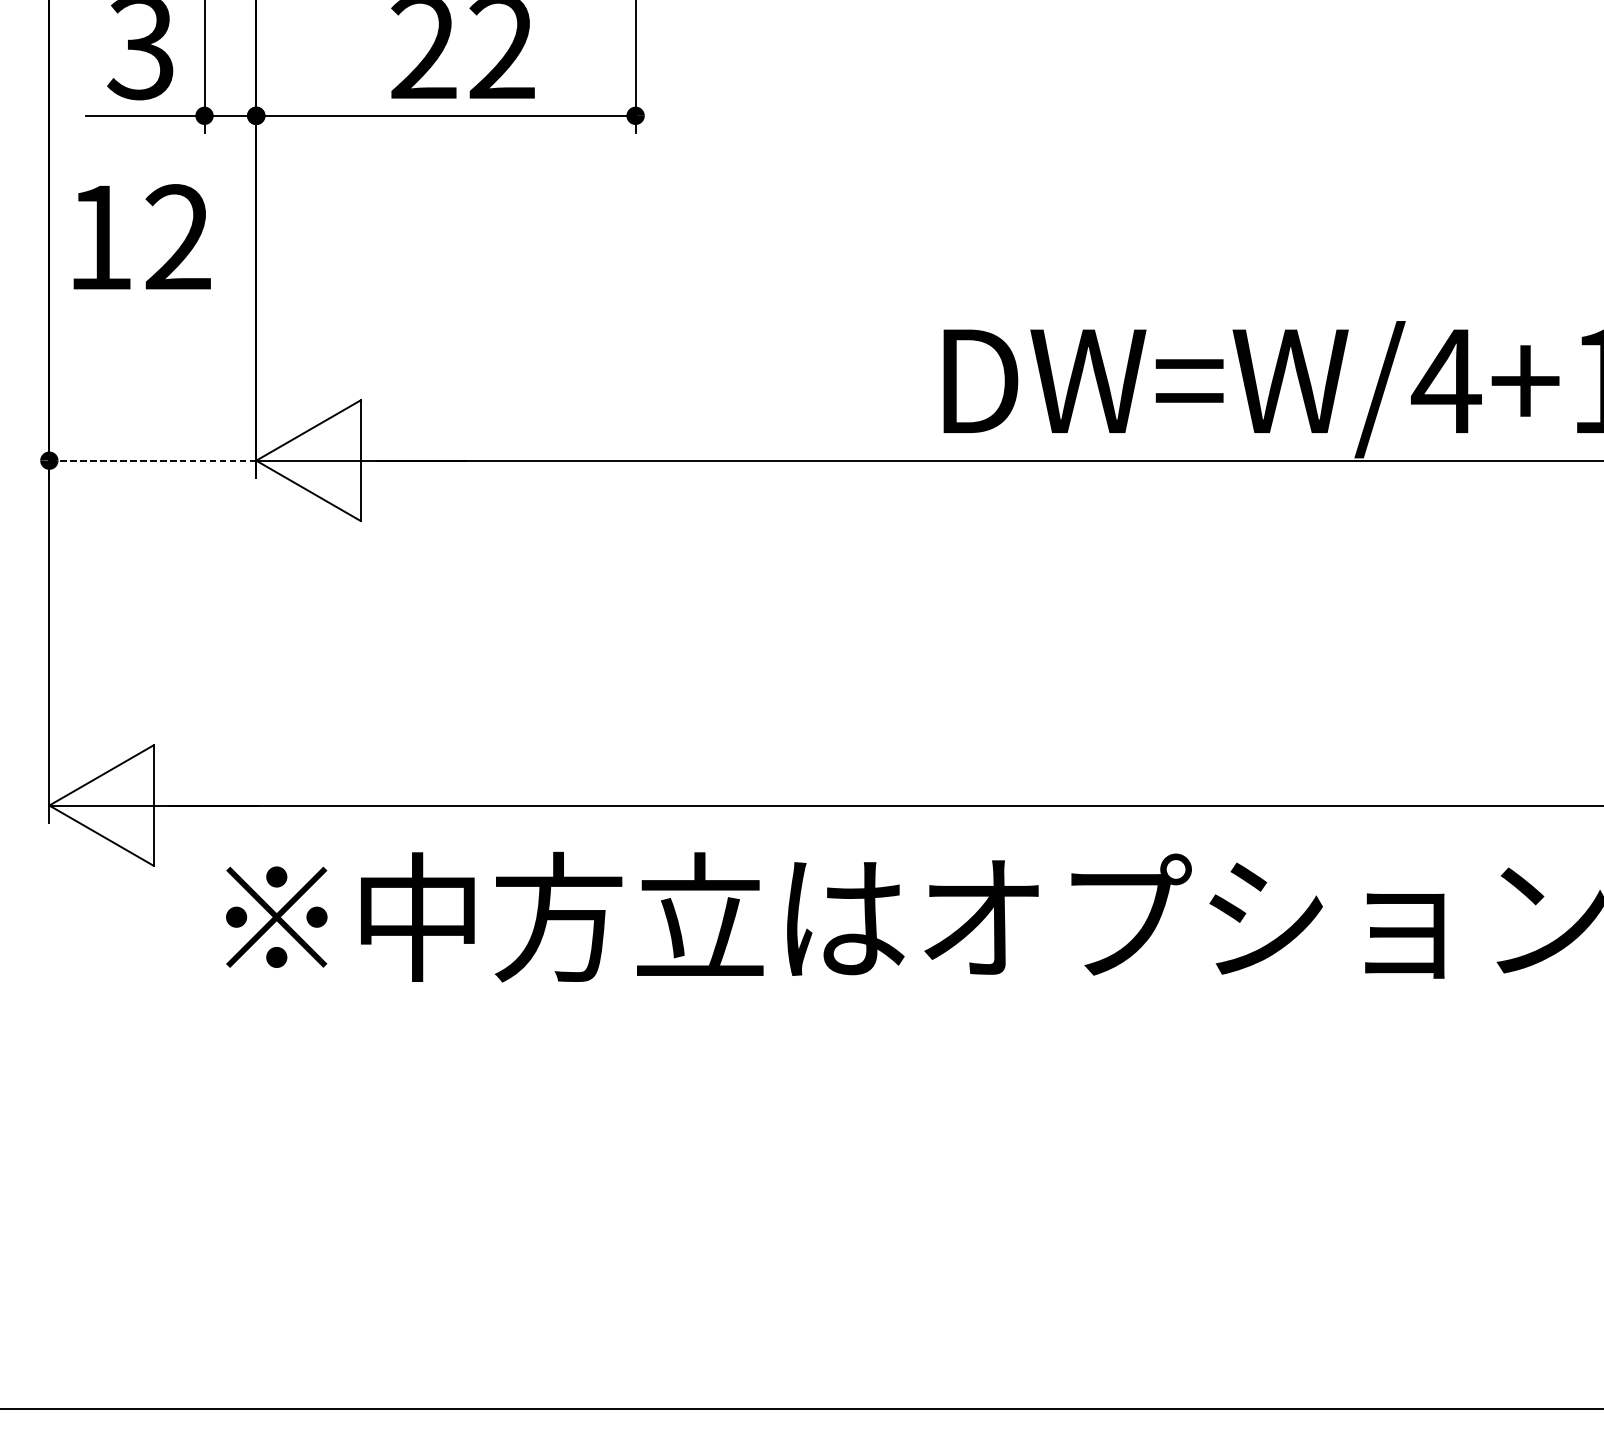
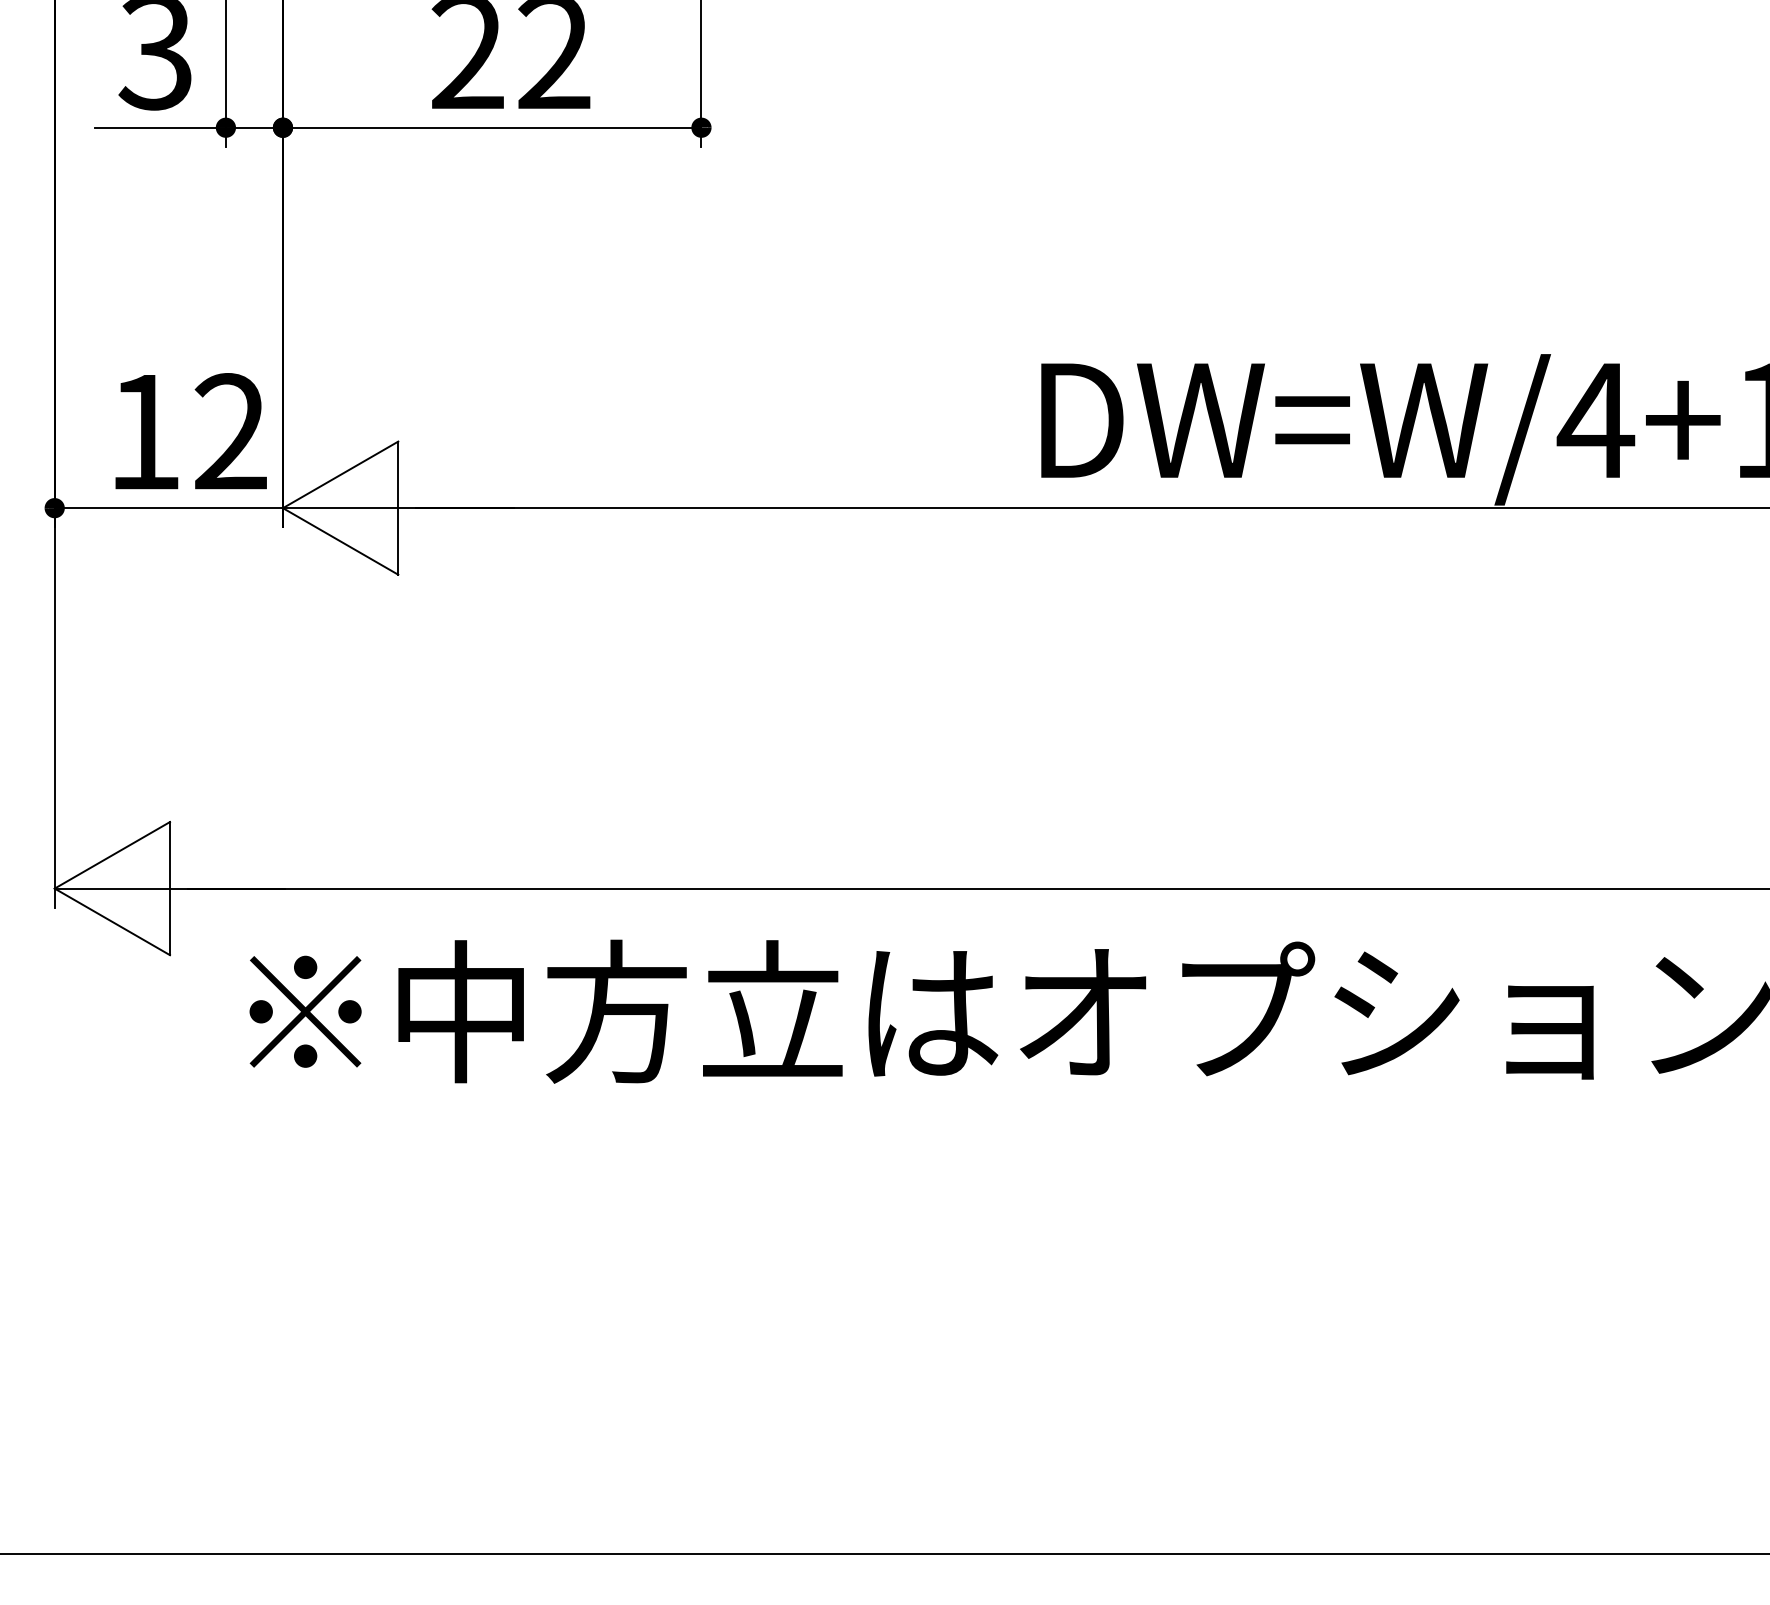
text: (141, 237) -> (190, 431), moved
line: (152, 460) -> (168, 508), dashed -> solid

